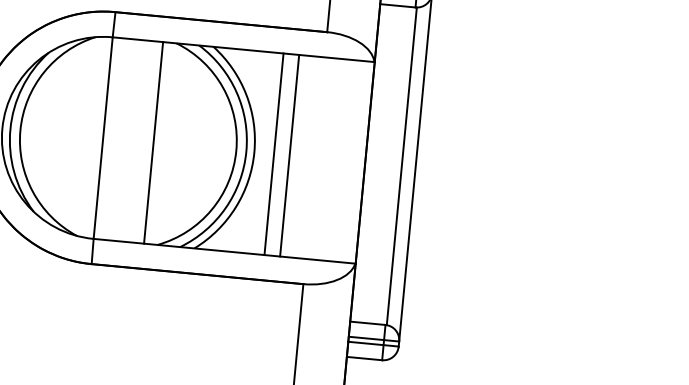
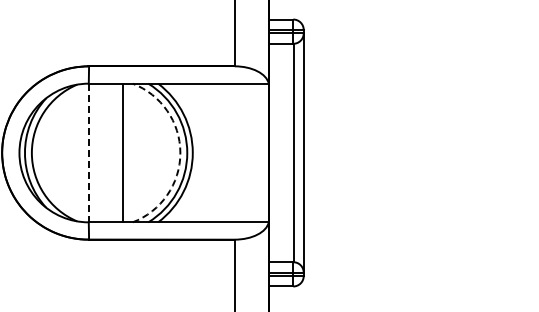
line: (102, 138) -> (88, 153), solid -> dashed
arc: (236, 151) -> (180, 153), solid -> dashed
line: (274, 153) -> (206, 152), removed
line: (290, 155) -> (217, 152), removed

